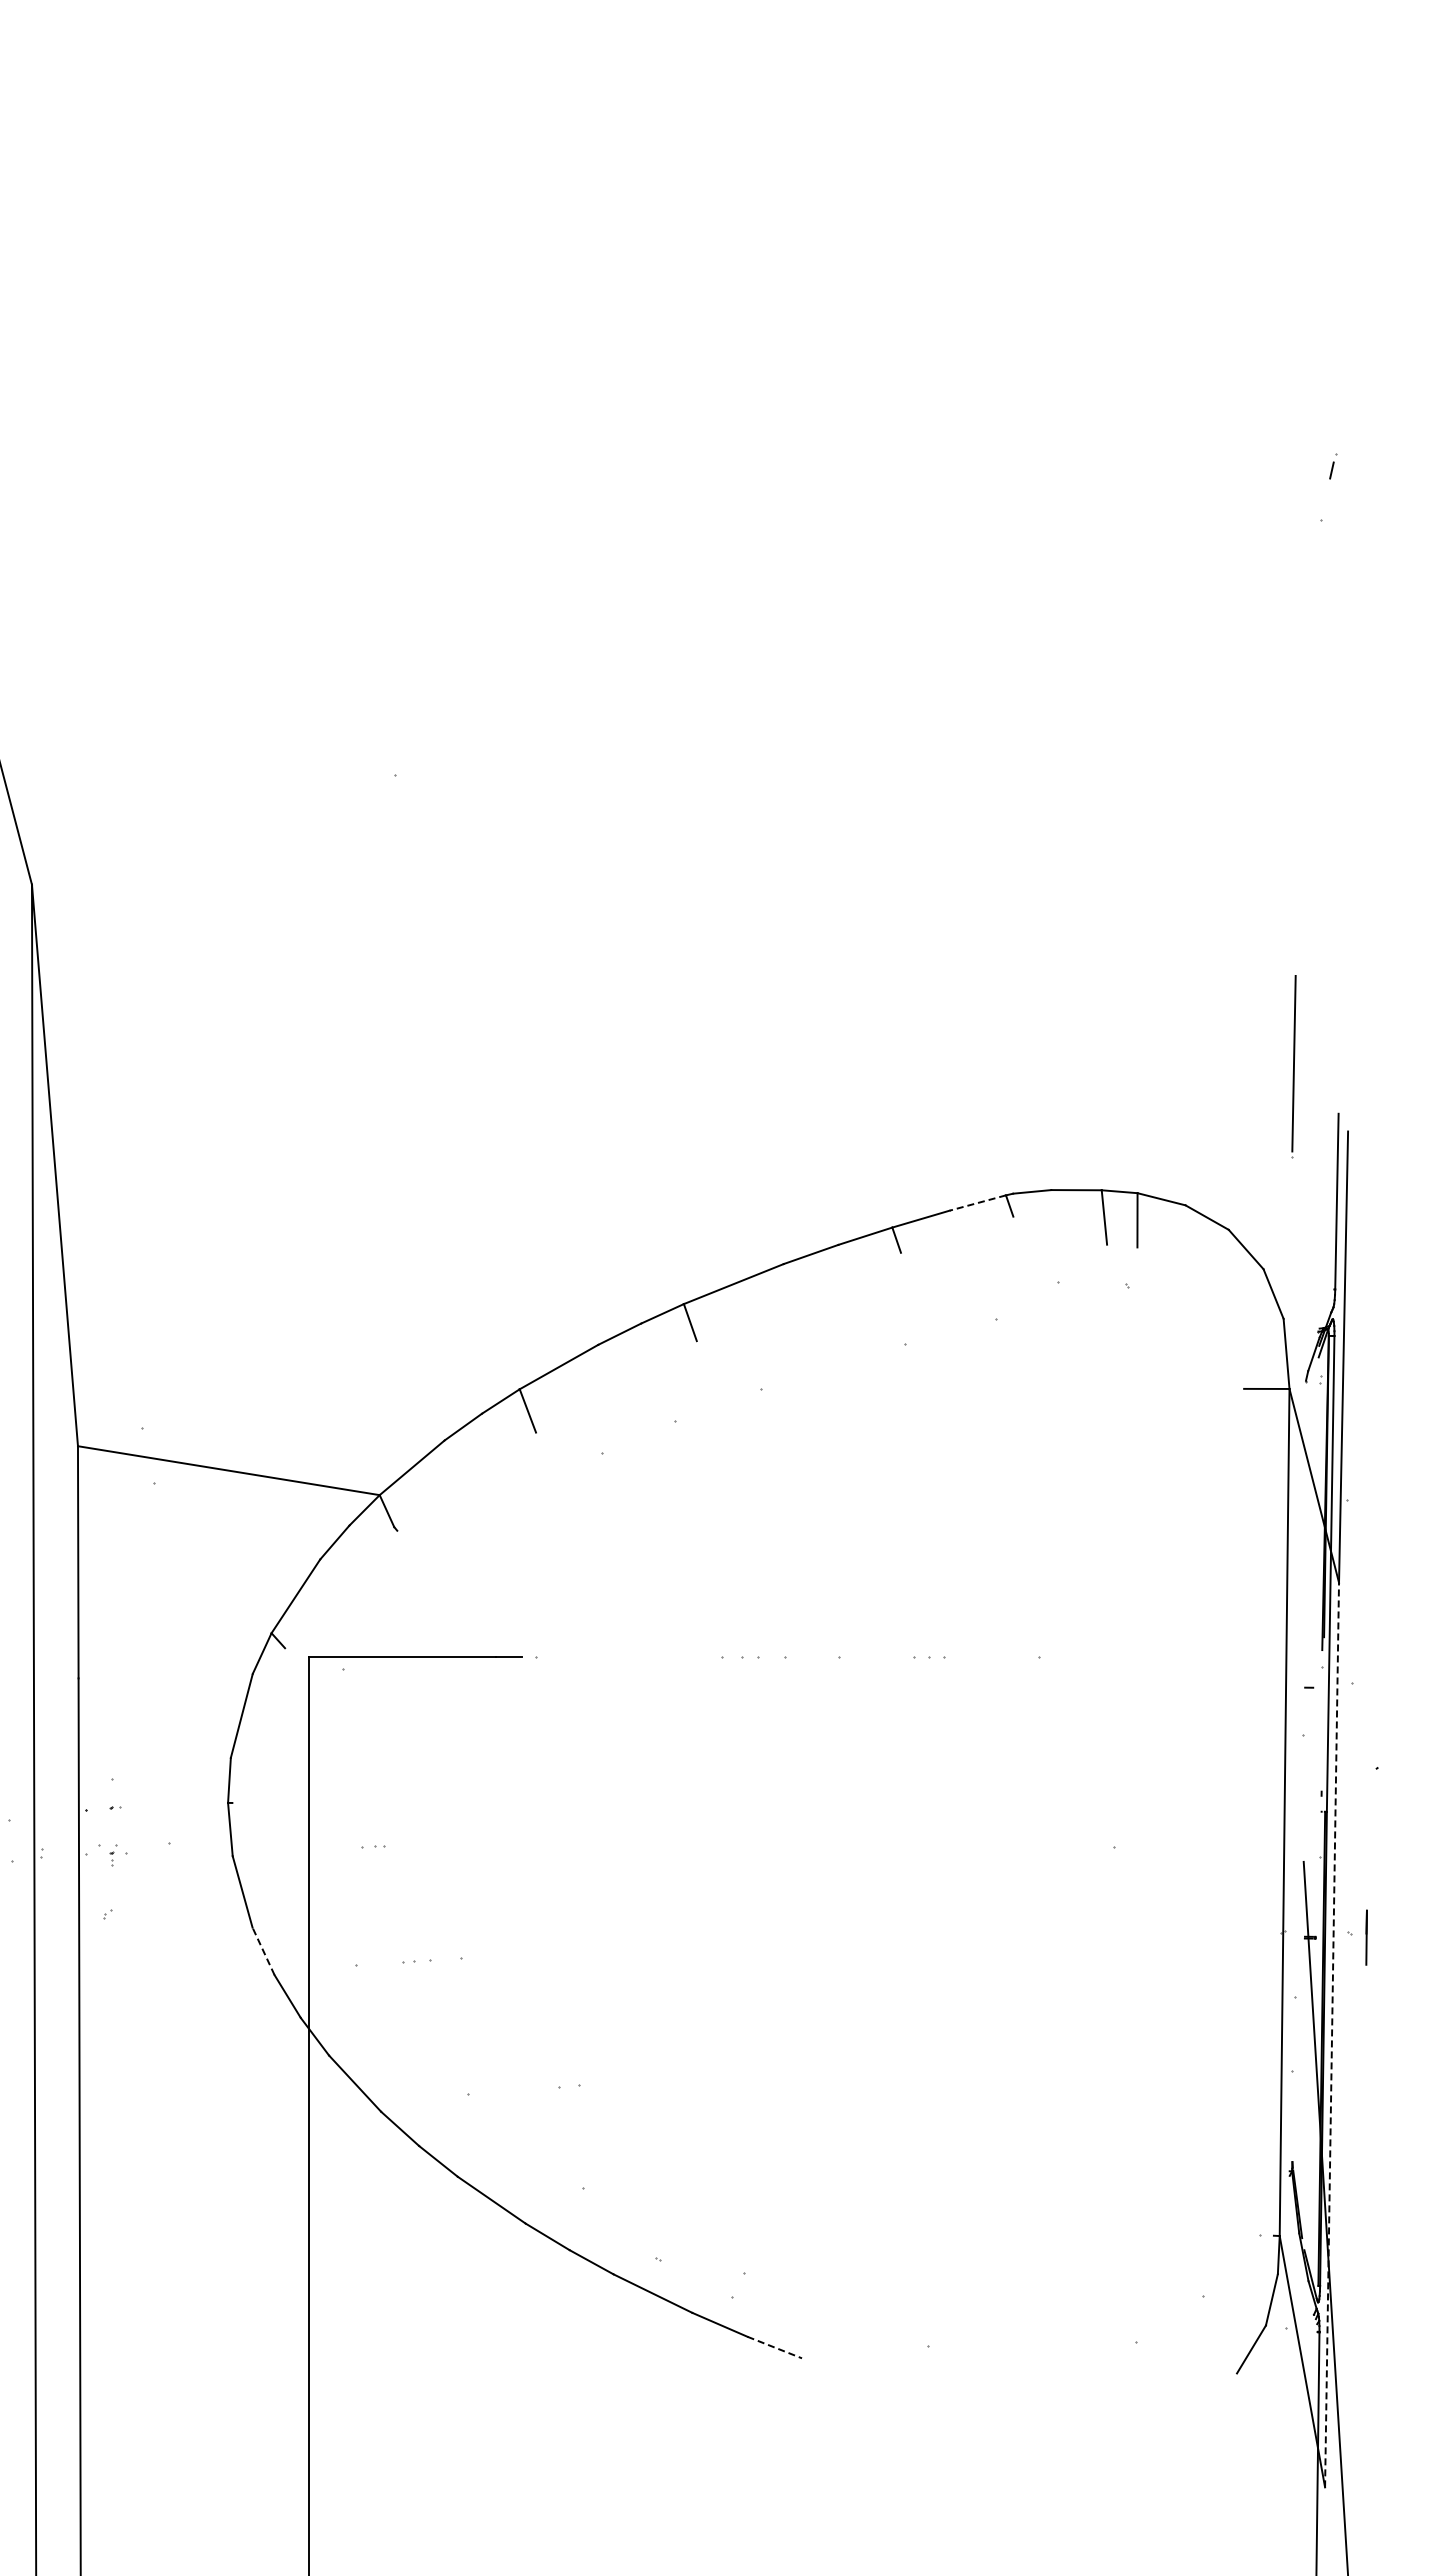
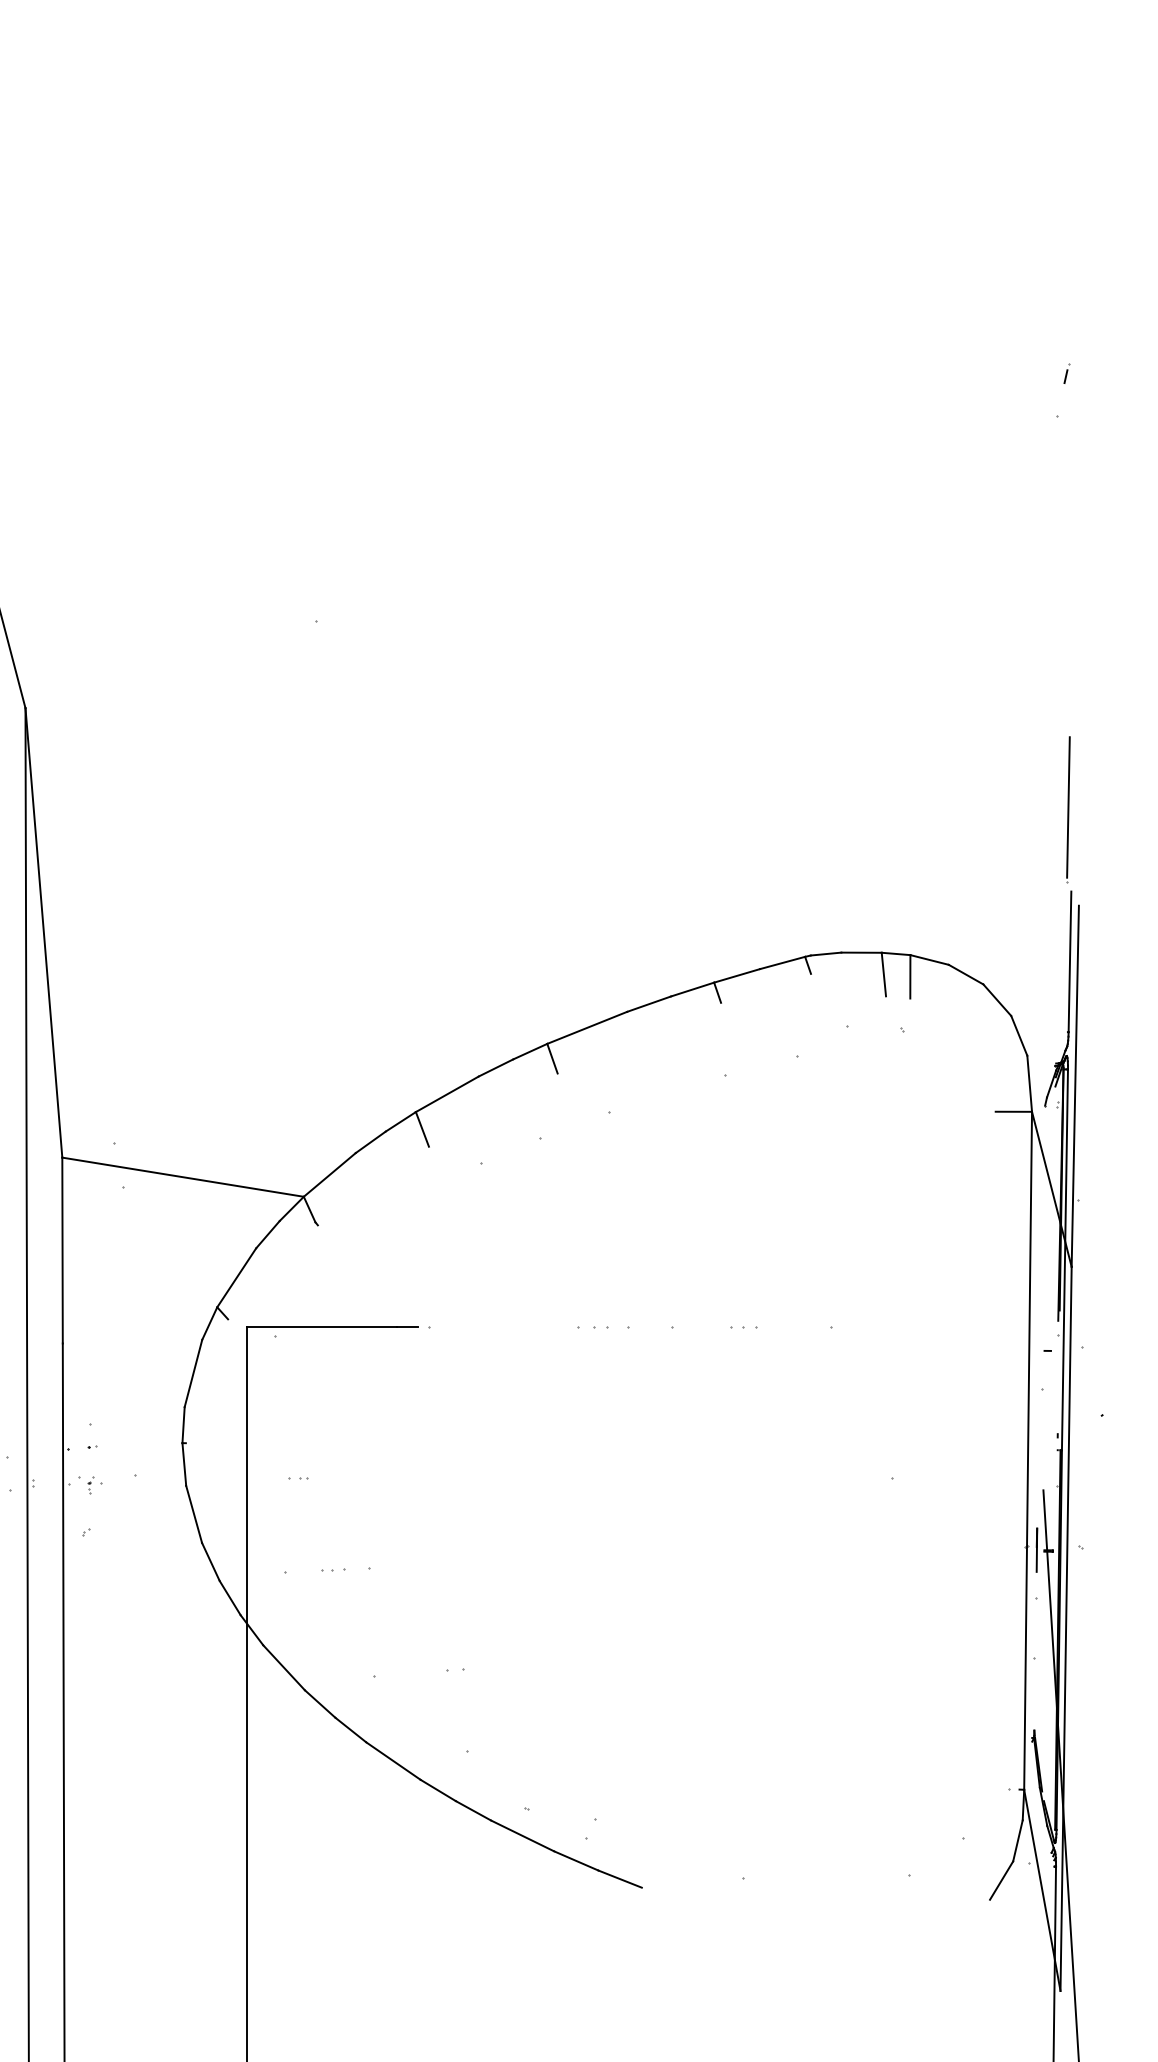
line: (1293, 1066) -> (1068, 809), moved
line: (977, 1203) -> (782, 963), dashed -> solid
line: (1366, 1937) -> (1036, 1550), moved
line: (263, 1950) -> (210, 1561), dashed -> solid
line: (1332, 2034) -> (1066, 1628), dashed -> solid
line: (775, 2347) -> (620, 1879), dashed -> solid

